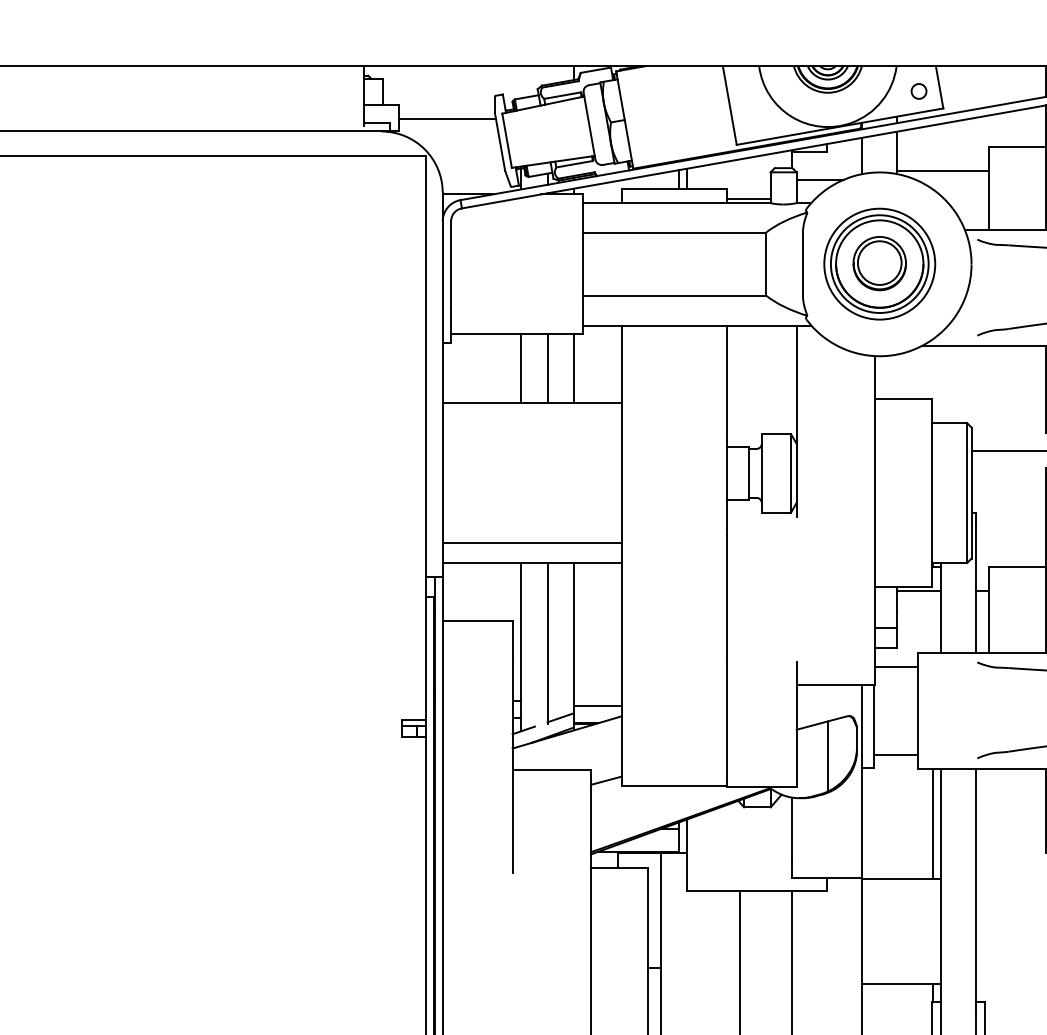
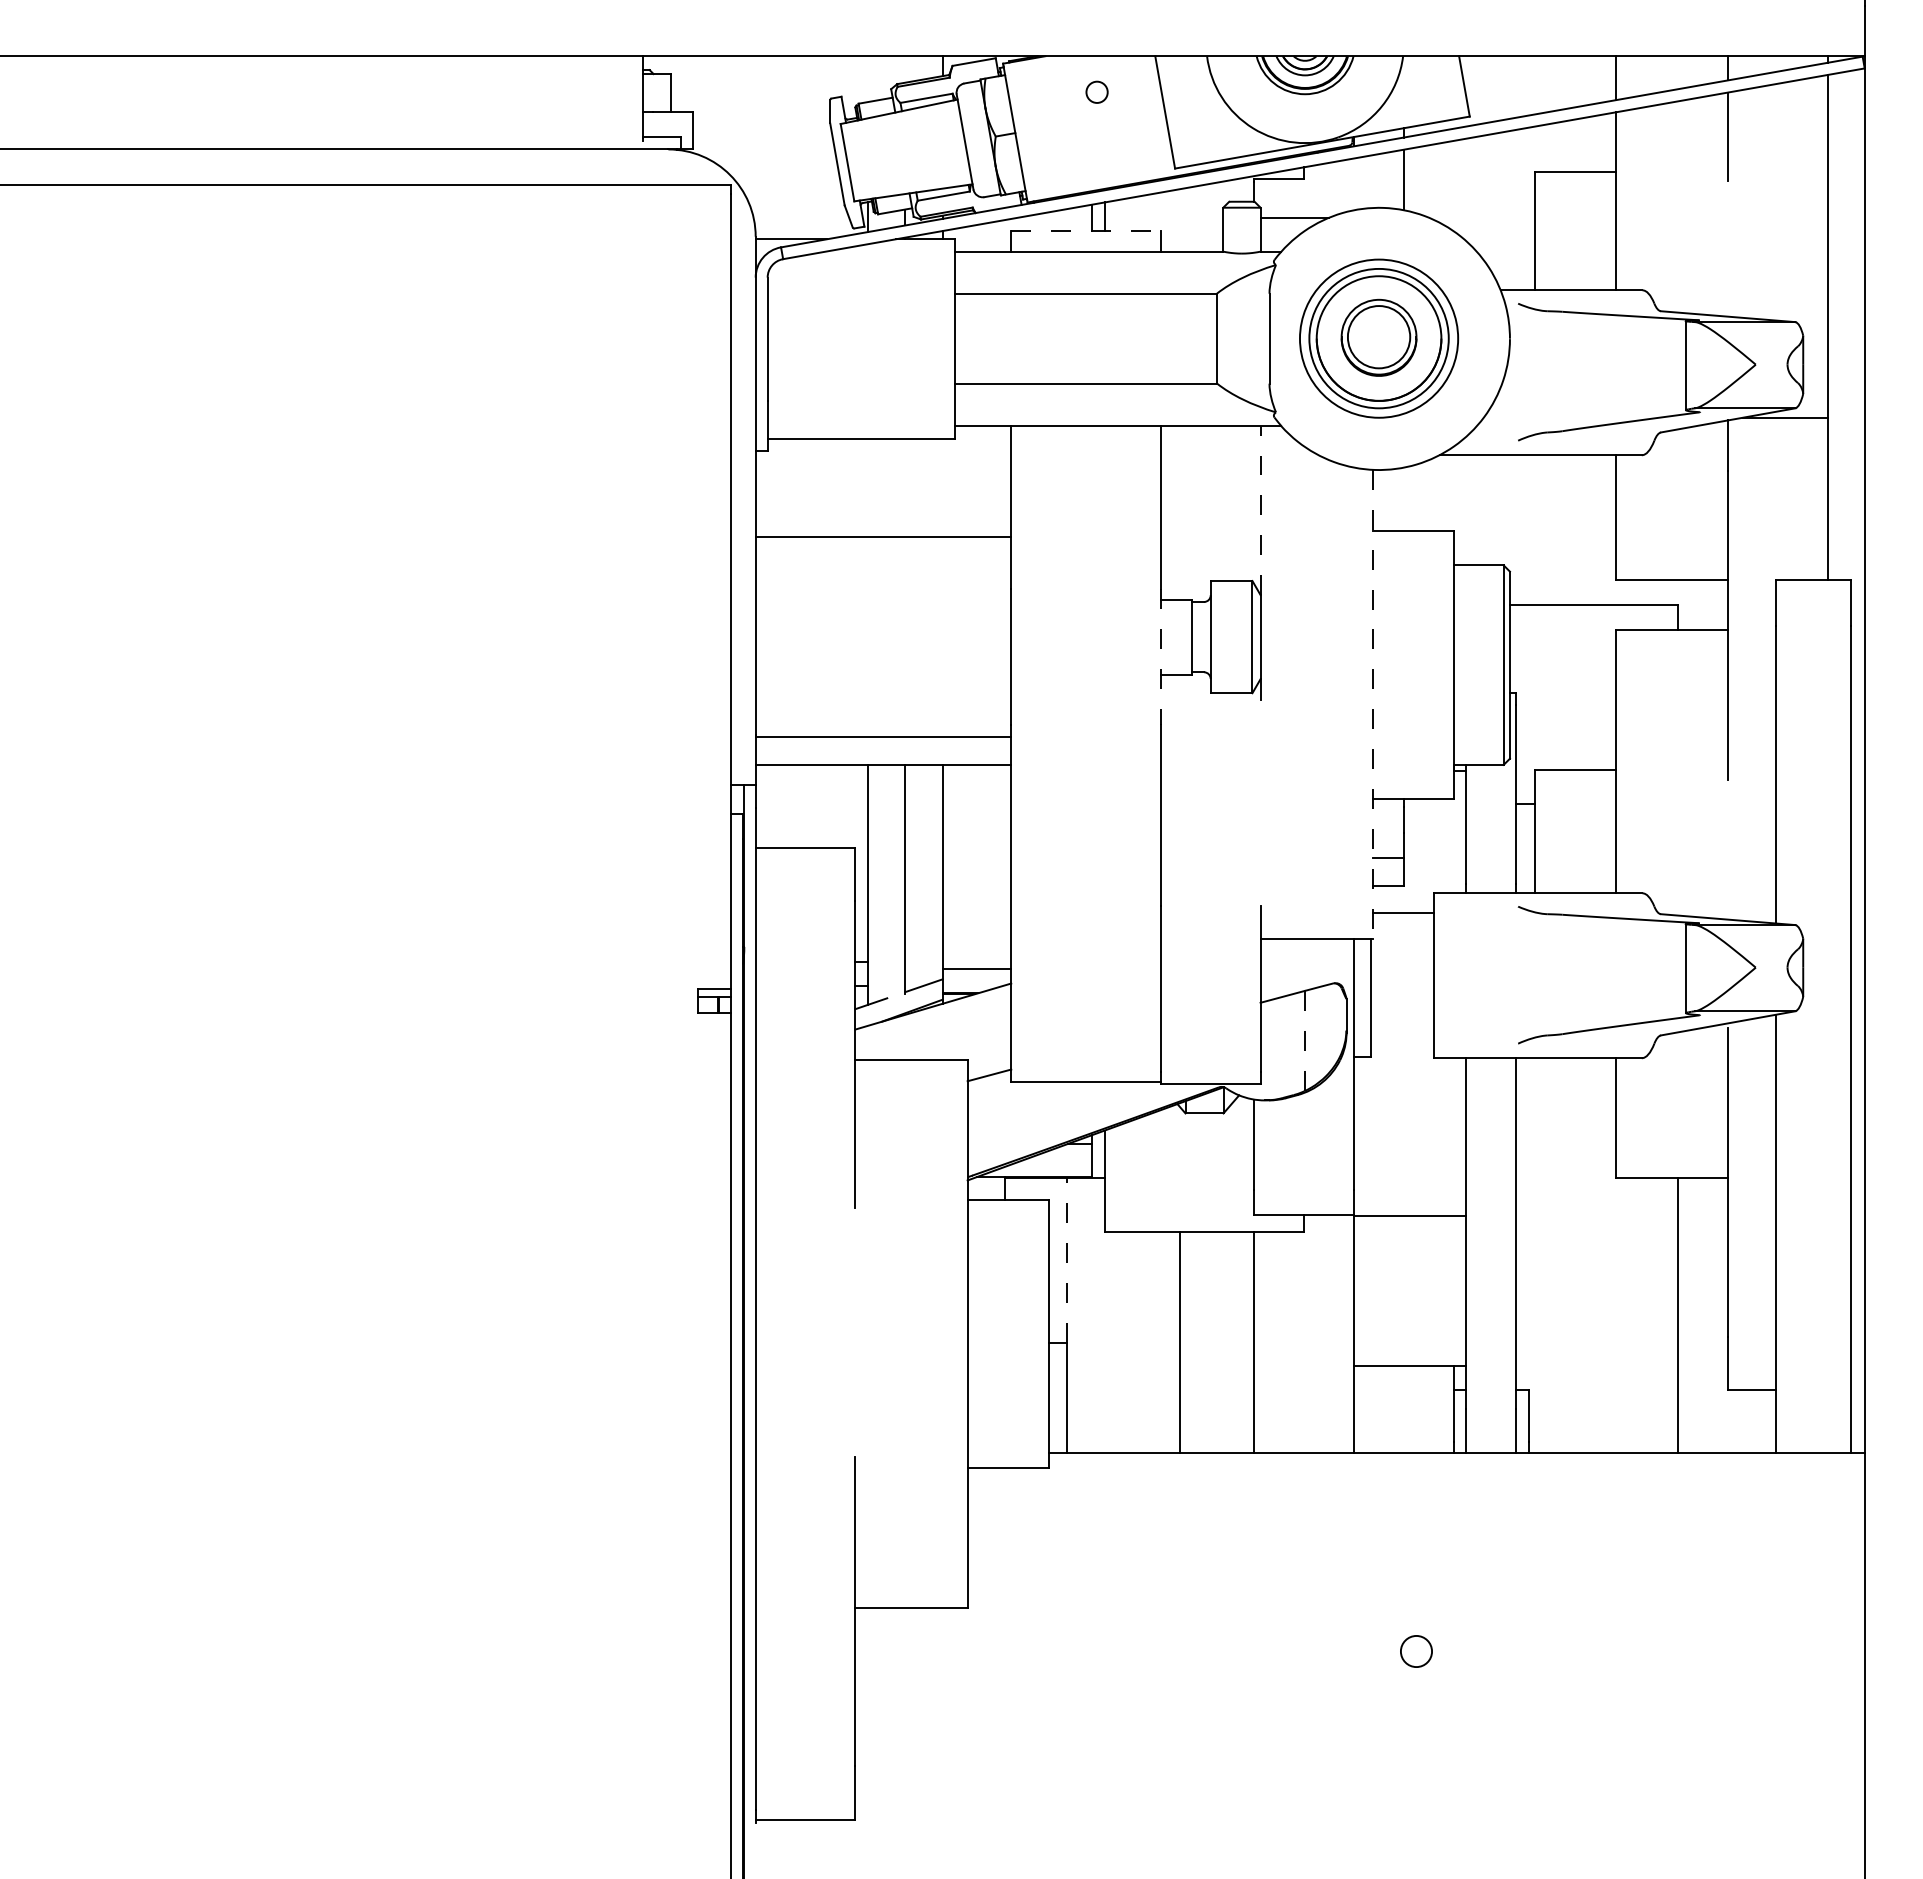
circle: (918, 90) -> (1096, 91), moved
line: (447, 119) -> (762, 132), removed
line: (862, 156) -> (1354, 184), removed
line: (943, 170) -> (1469, 205), removed
line: (674, 188) -> (1086, 230), solid -> dashed
line: (748, 199) -> (1191, 246), removed
line: (521, 368) -> (867, 487), removed
line: (547, 368) -> (905, 487), removed
line: (573, 368) -> (942, 487), removed
line: (796, 384) -> (1260, 510), solid -> dashed
line: (726, 487) -> (1160, 657), solid -> dashed
line: (875, 520) -> (1372, 704), solid -> dashed
line: (919, 590) -> (1435, 804), removed
line: (896, 754) -> (1402, 1038), removed
line: (827, 756) -> (1304, 1041), solid -> dashed
line: (932, 824) -> (1454, 1137), removed
line: (661, 910) -> (1067, 1260), solid -> dashed

